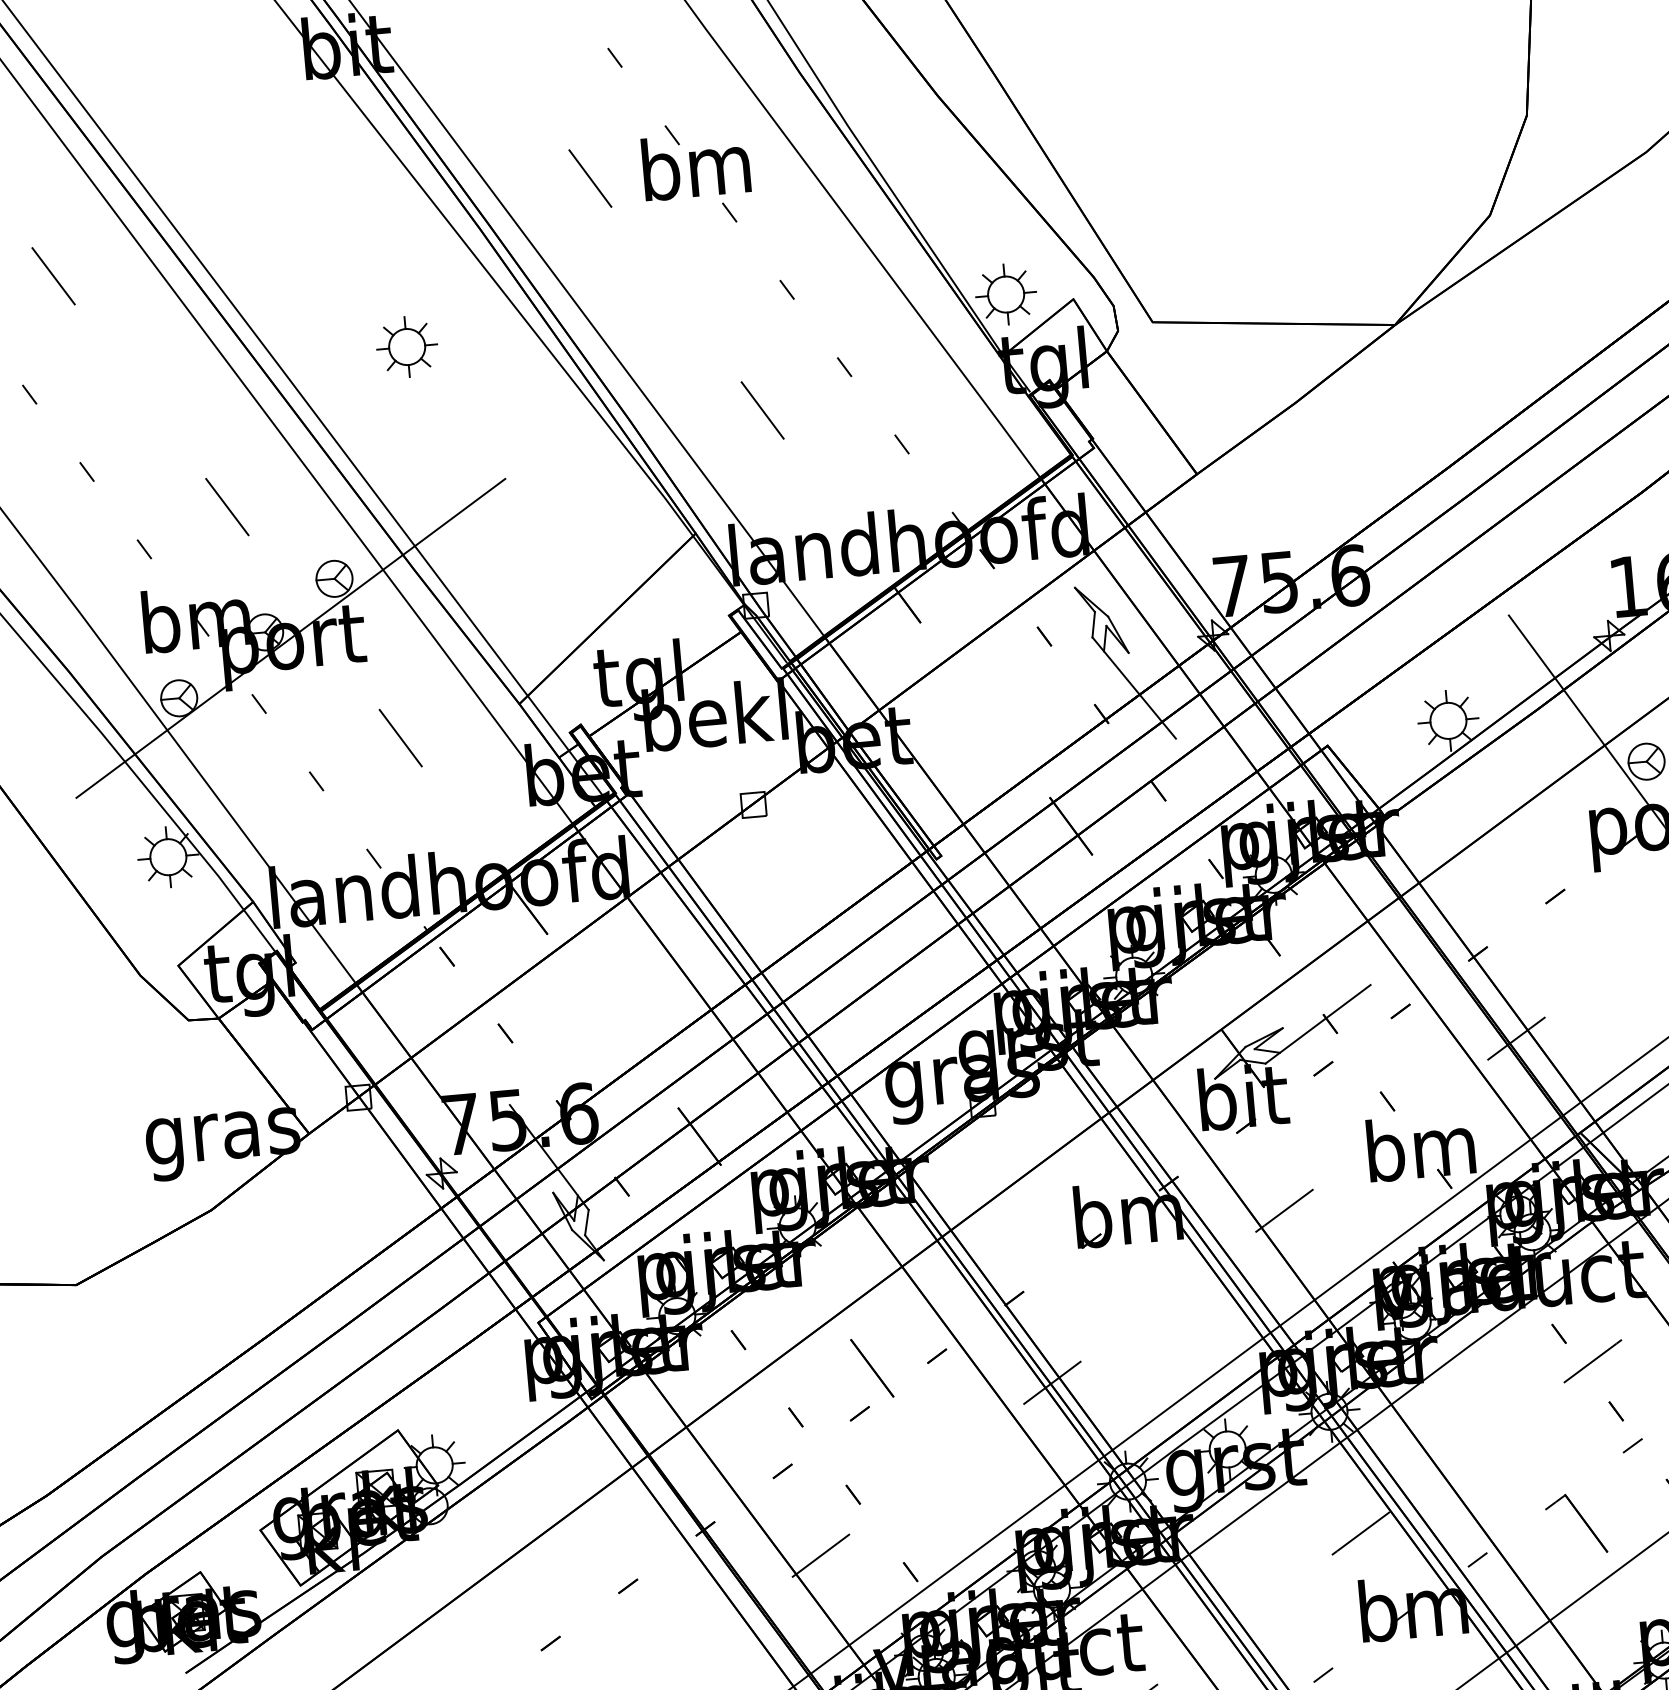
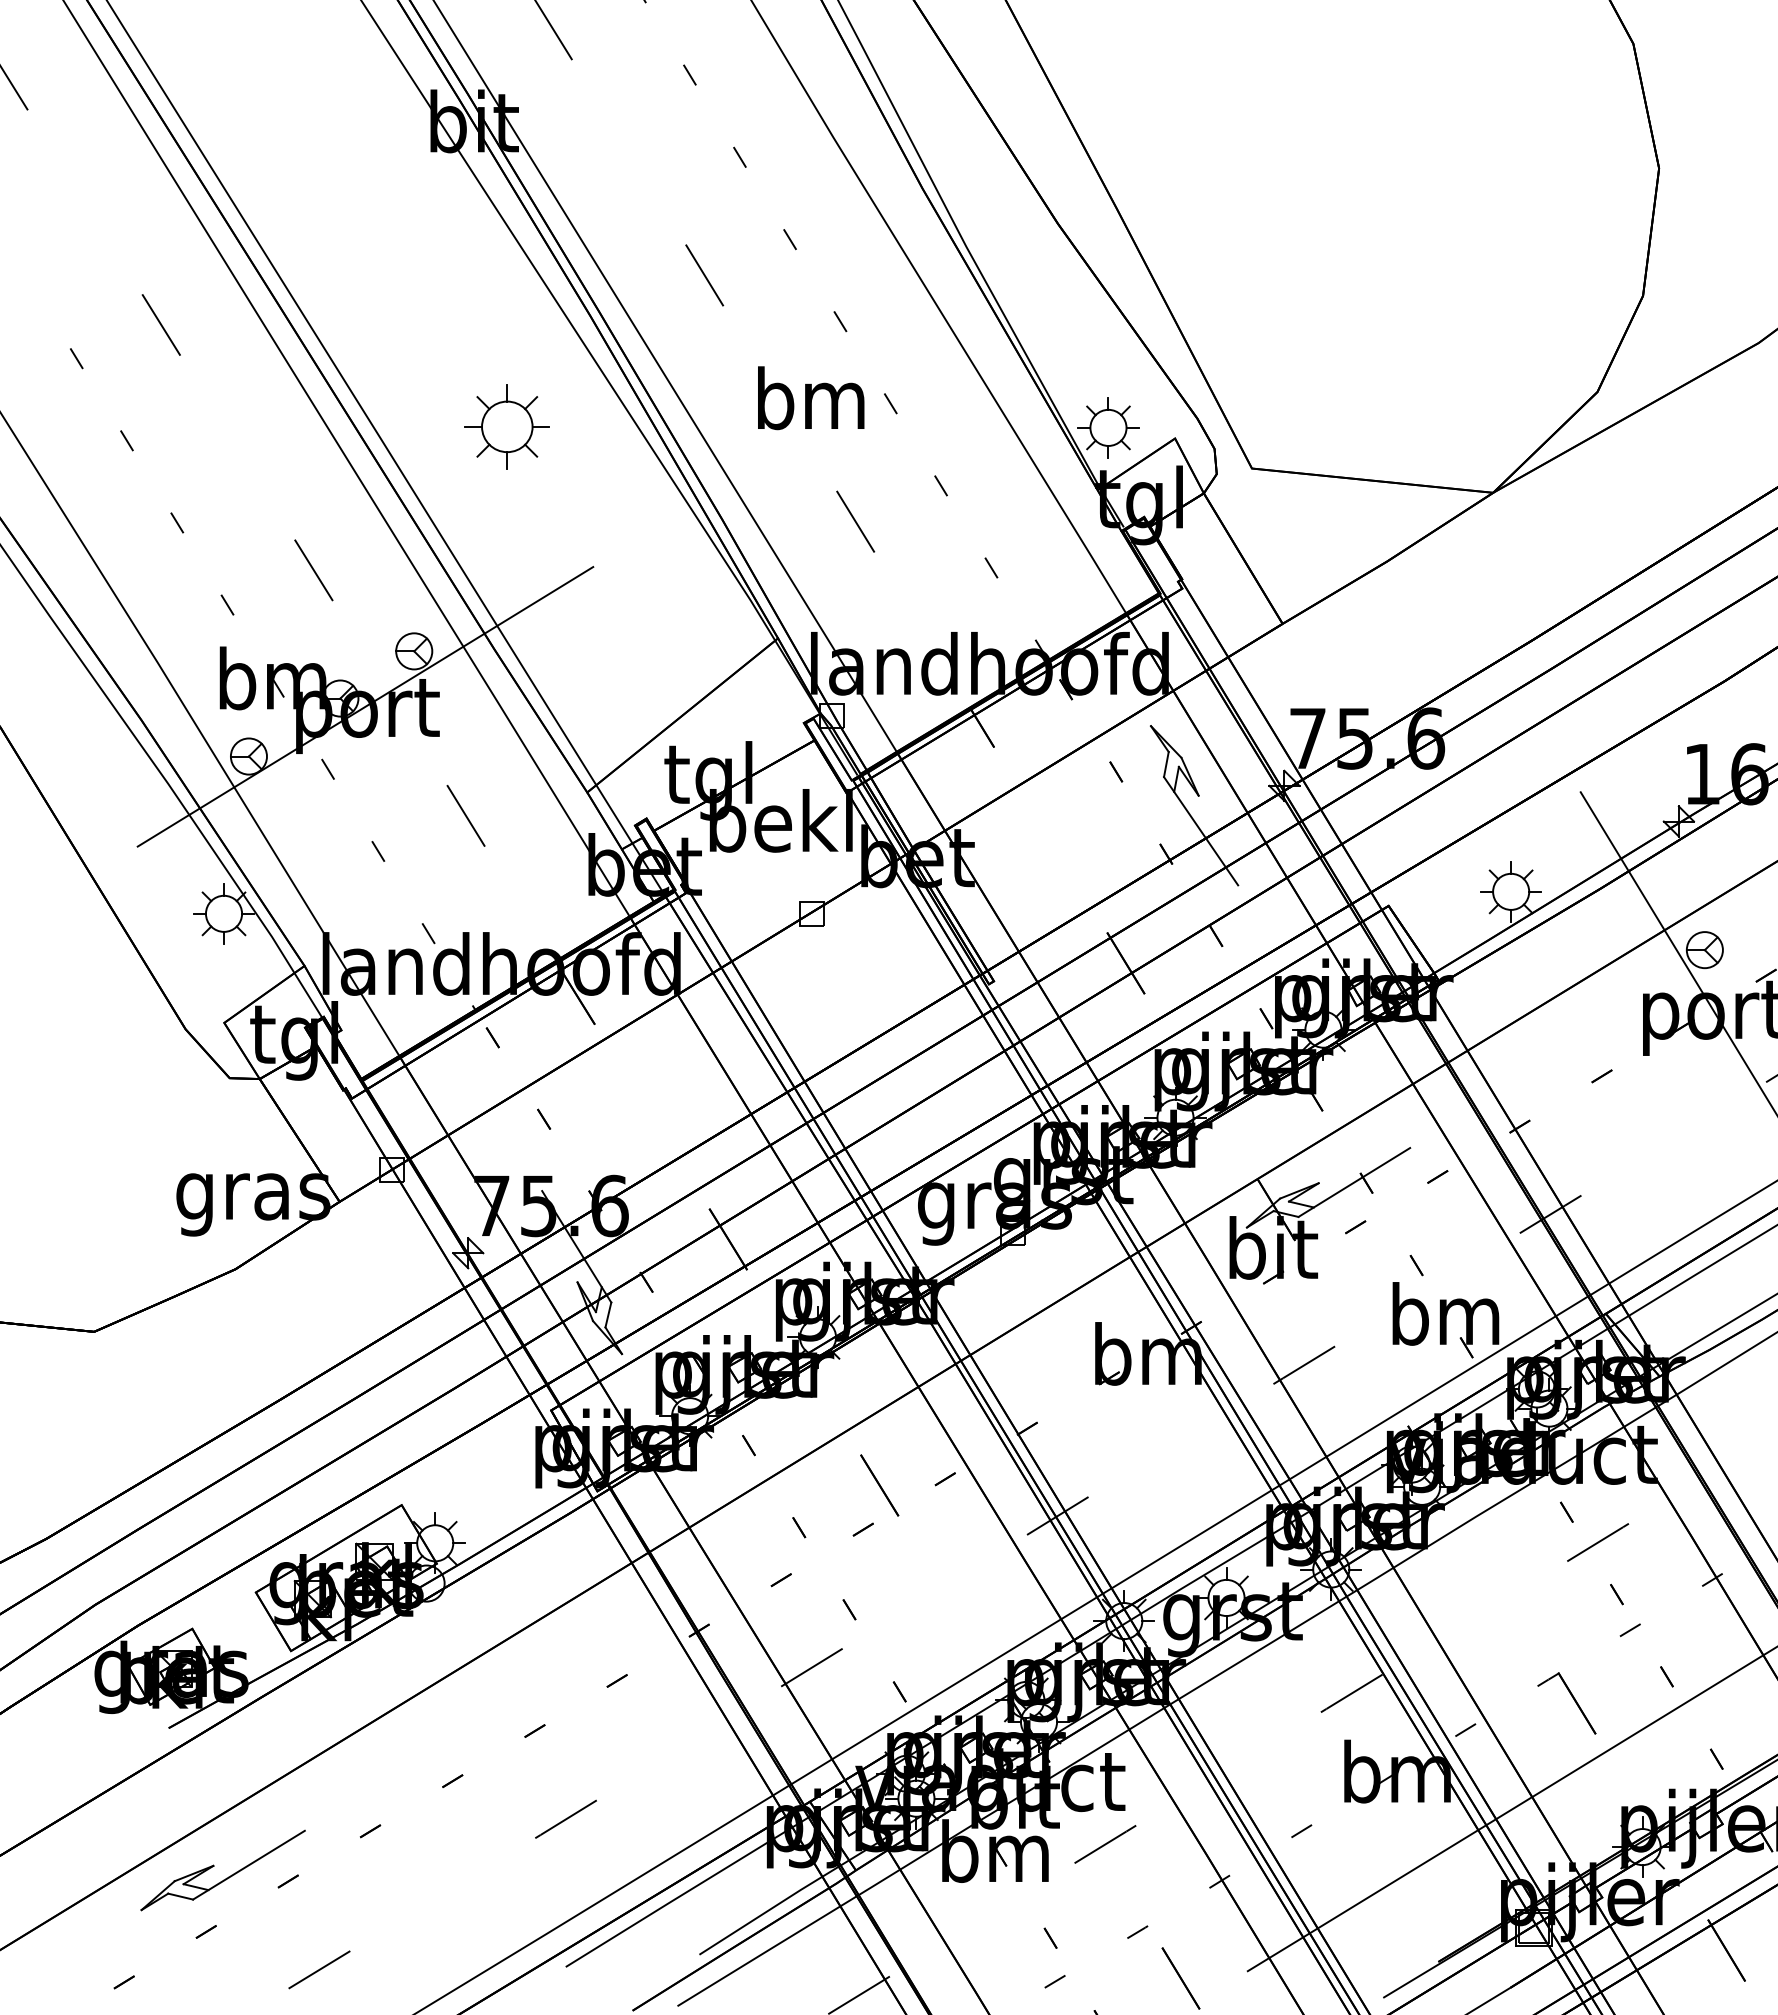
text: (696, 166) -> (811, 398), moved
part: (406, 346) -> (506, 426), size x1.4

